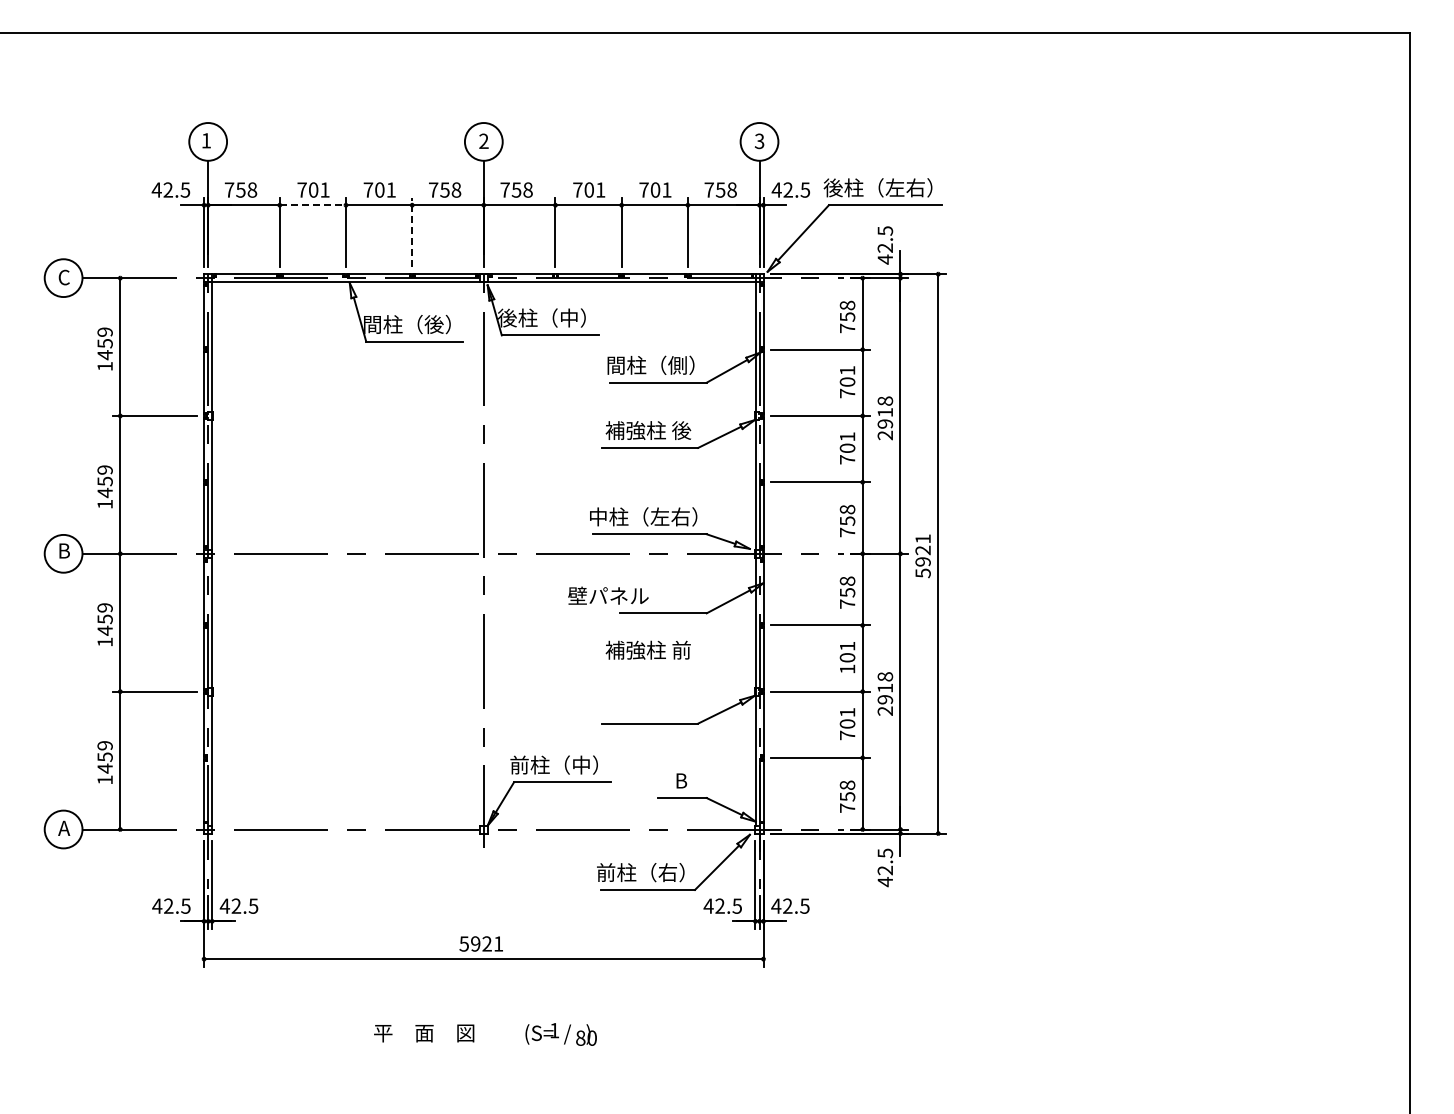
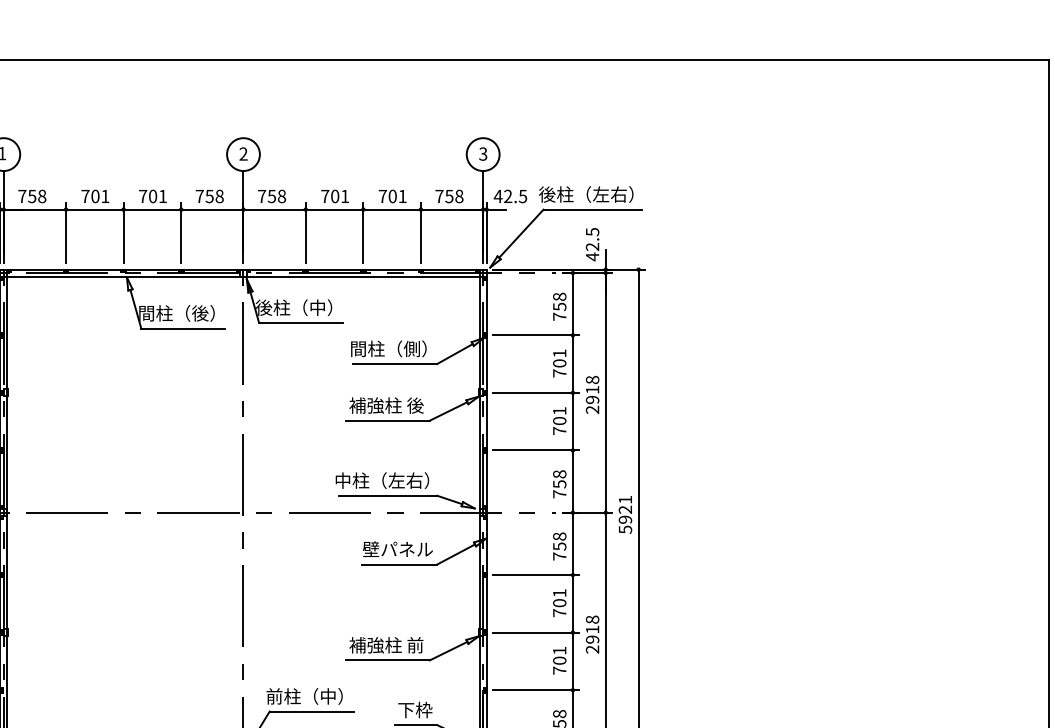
line: (313, 205) -> (95, 209), dashed -> solid
line: (412, 231) -> (181, 232), dashed -> solid
text: (608, 595) -> (397, 548), moved
text: (647, 649) -> (385, 644), moved
text: (847, 668) -> (559, 612), 101 -> 701
text: (681, 780) -> (415, 709), B -> 下枠

